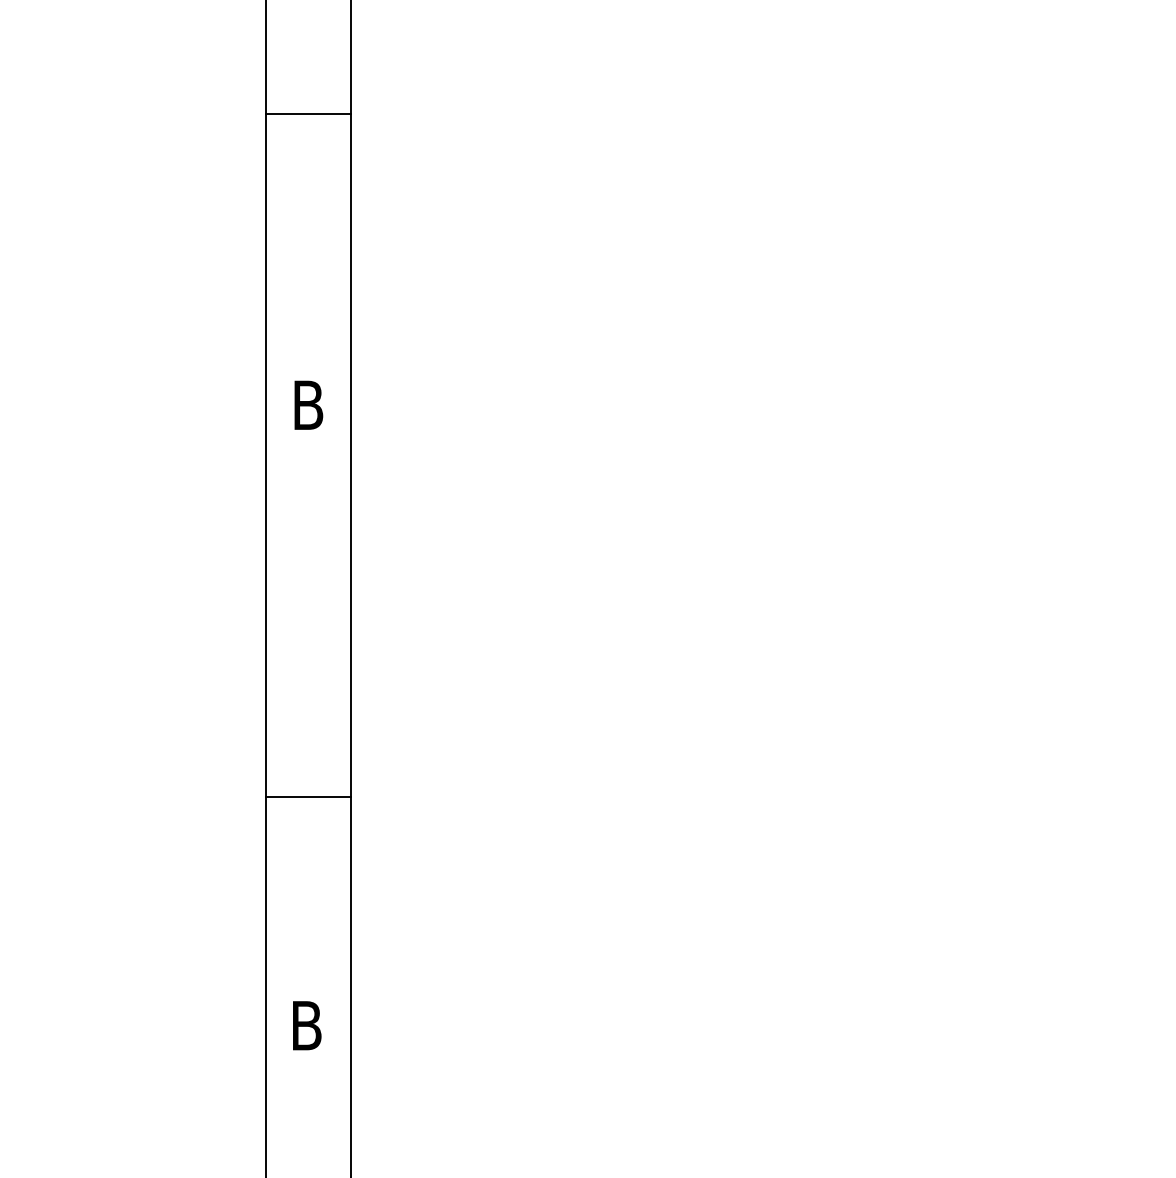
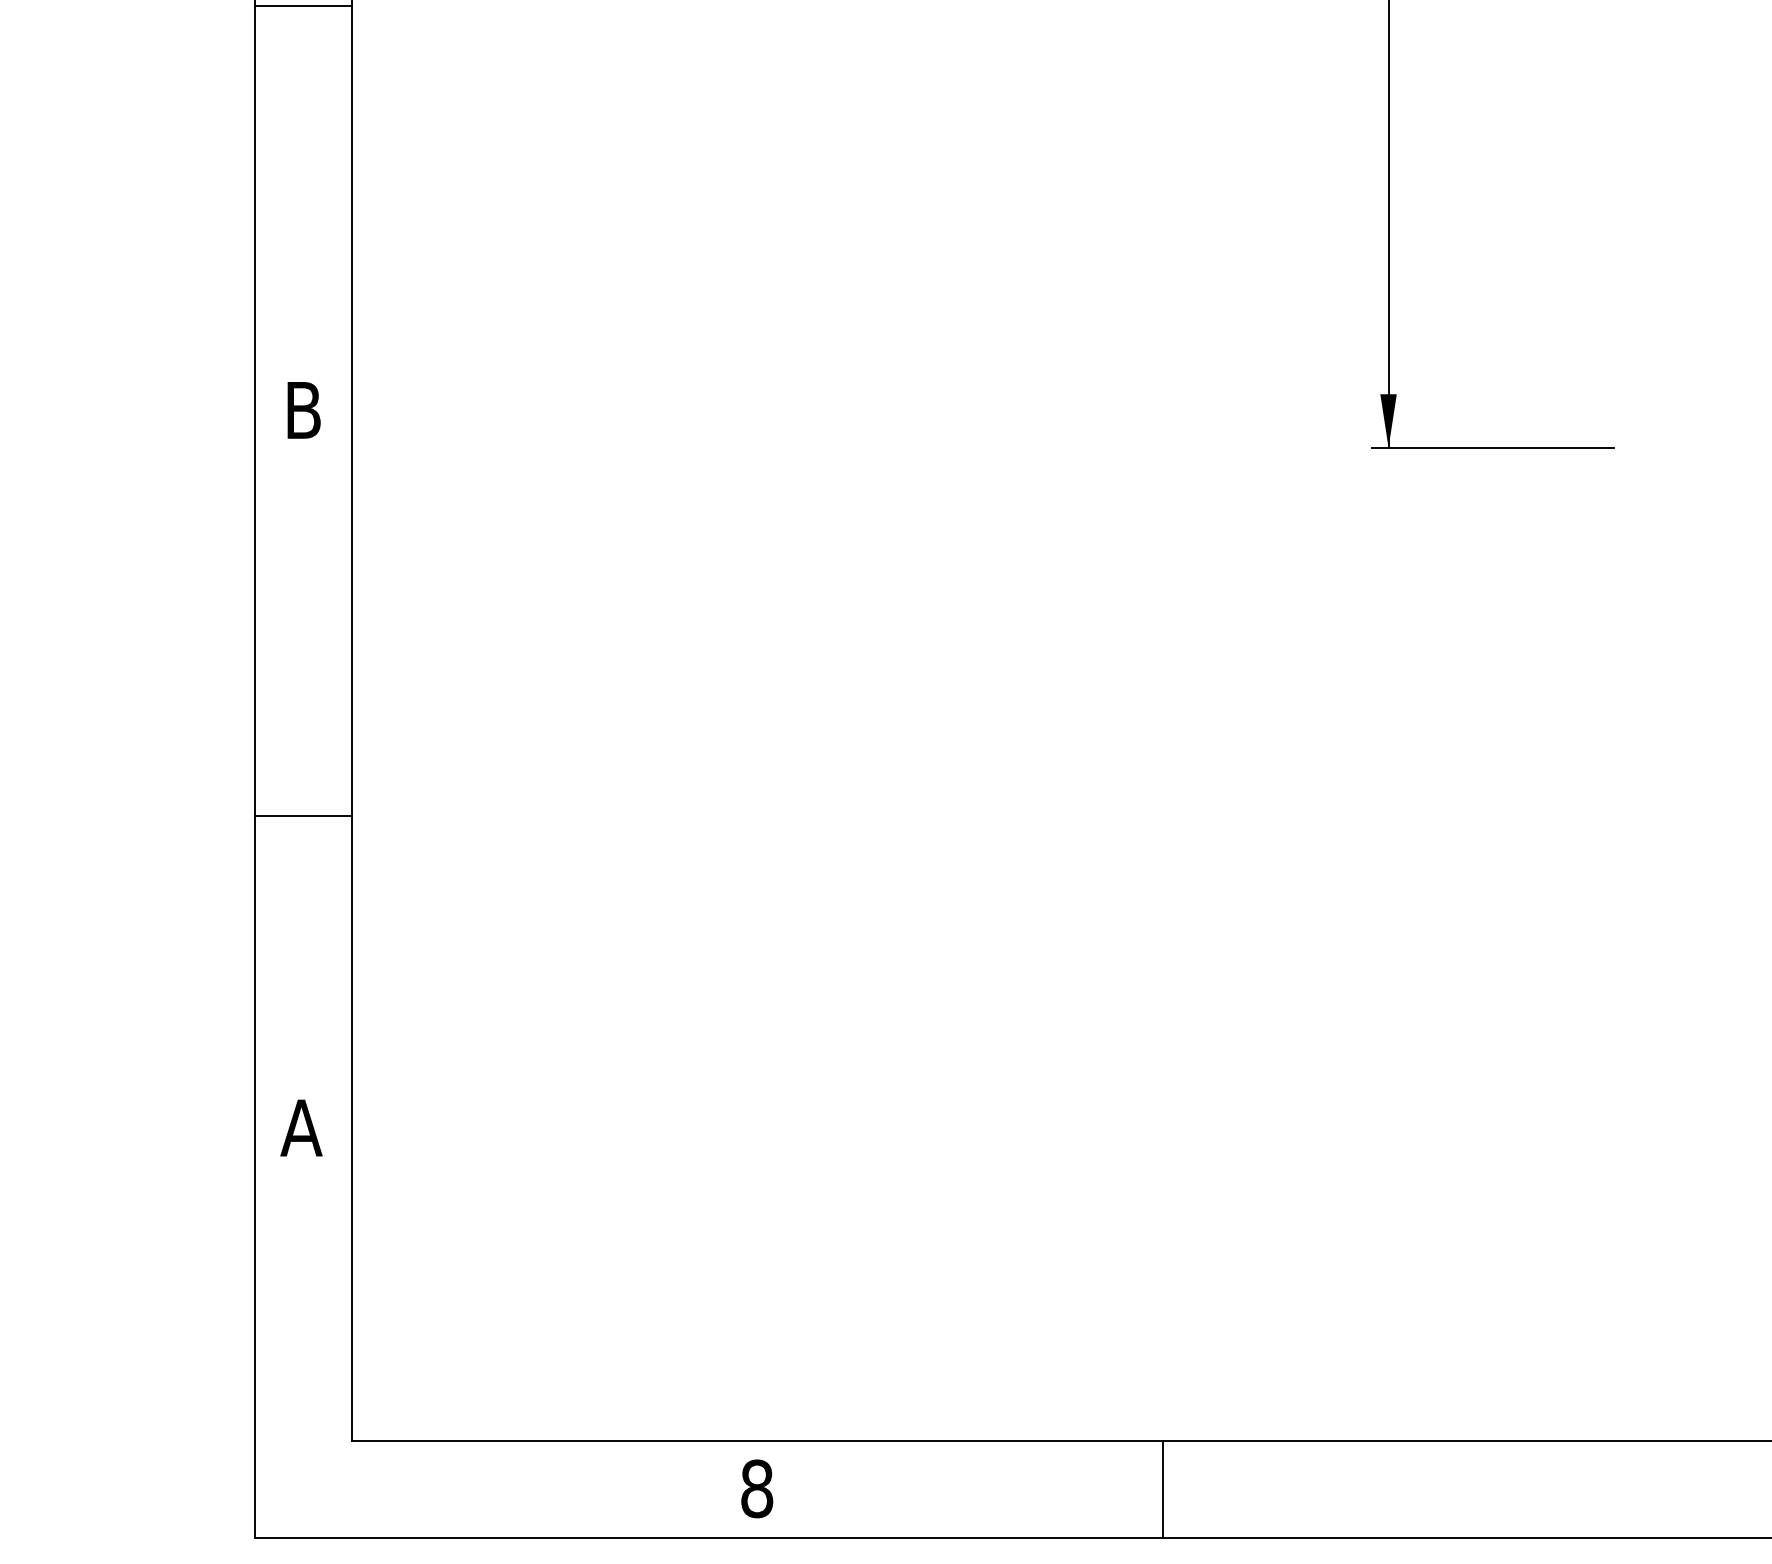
line: (308, 114) -> (303, 5), moved
line: (308, 797) -> (303, 816), moved
text: (306, 1025) -> (301, 1127), B -> A

